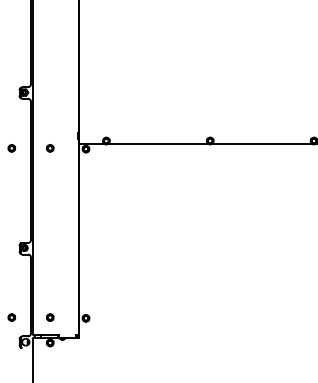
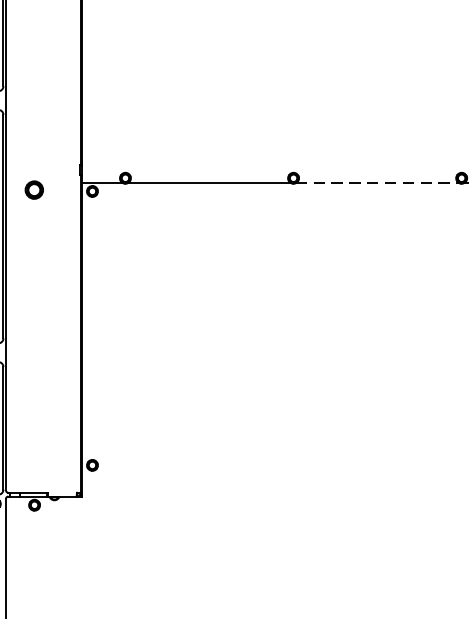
line: (262, 144) -> (378, 183), solid -> dashed
part: (50, 148) -> (34, 190), size x1.6
part: (50, 317) -> (34, 464), removed

